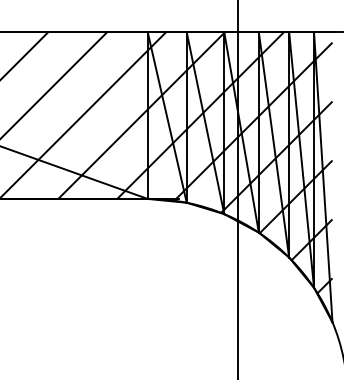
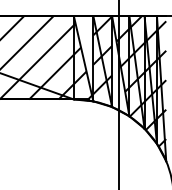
hatch: (168, 110) -> (84, 55), removed
hatch: (237, 120) -> (118, 60), removed

